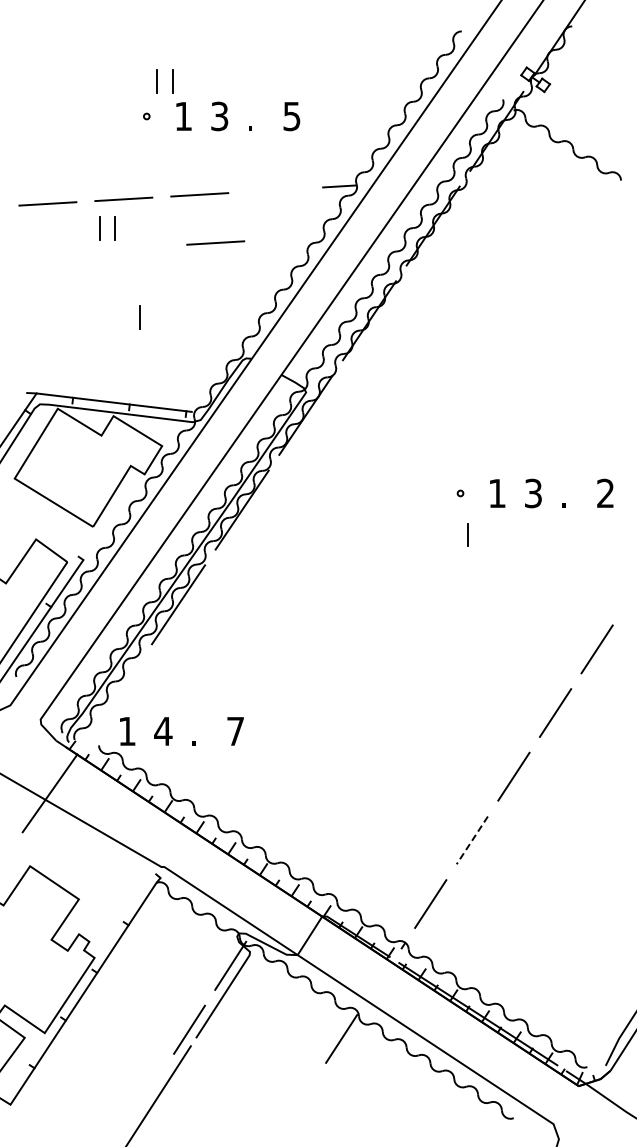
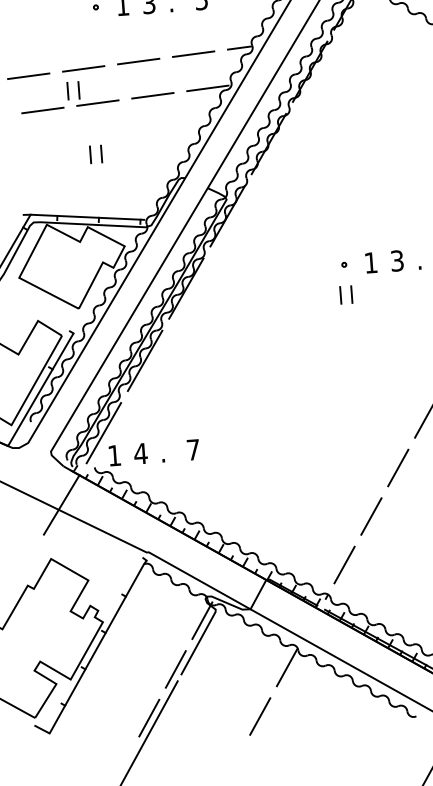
line: (275, 189) -> (193, 53), added
line: (291, 238) -> (207, 88), added
line: (139, 247) -> (97, 103), added
line: (63, 251) -> (42, 110), added
line: (124, 317) -> (90, 154), added
line: (452, 534) -> (340, 295), added
line: (114, 699) -> (103, 433), added
line: (472, 840) -> (371, 516), dashed -> solid
line: (147, 1093) -> (148, 717), added
line: (299, 1102) -> (259, 716), added

